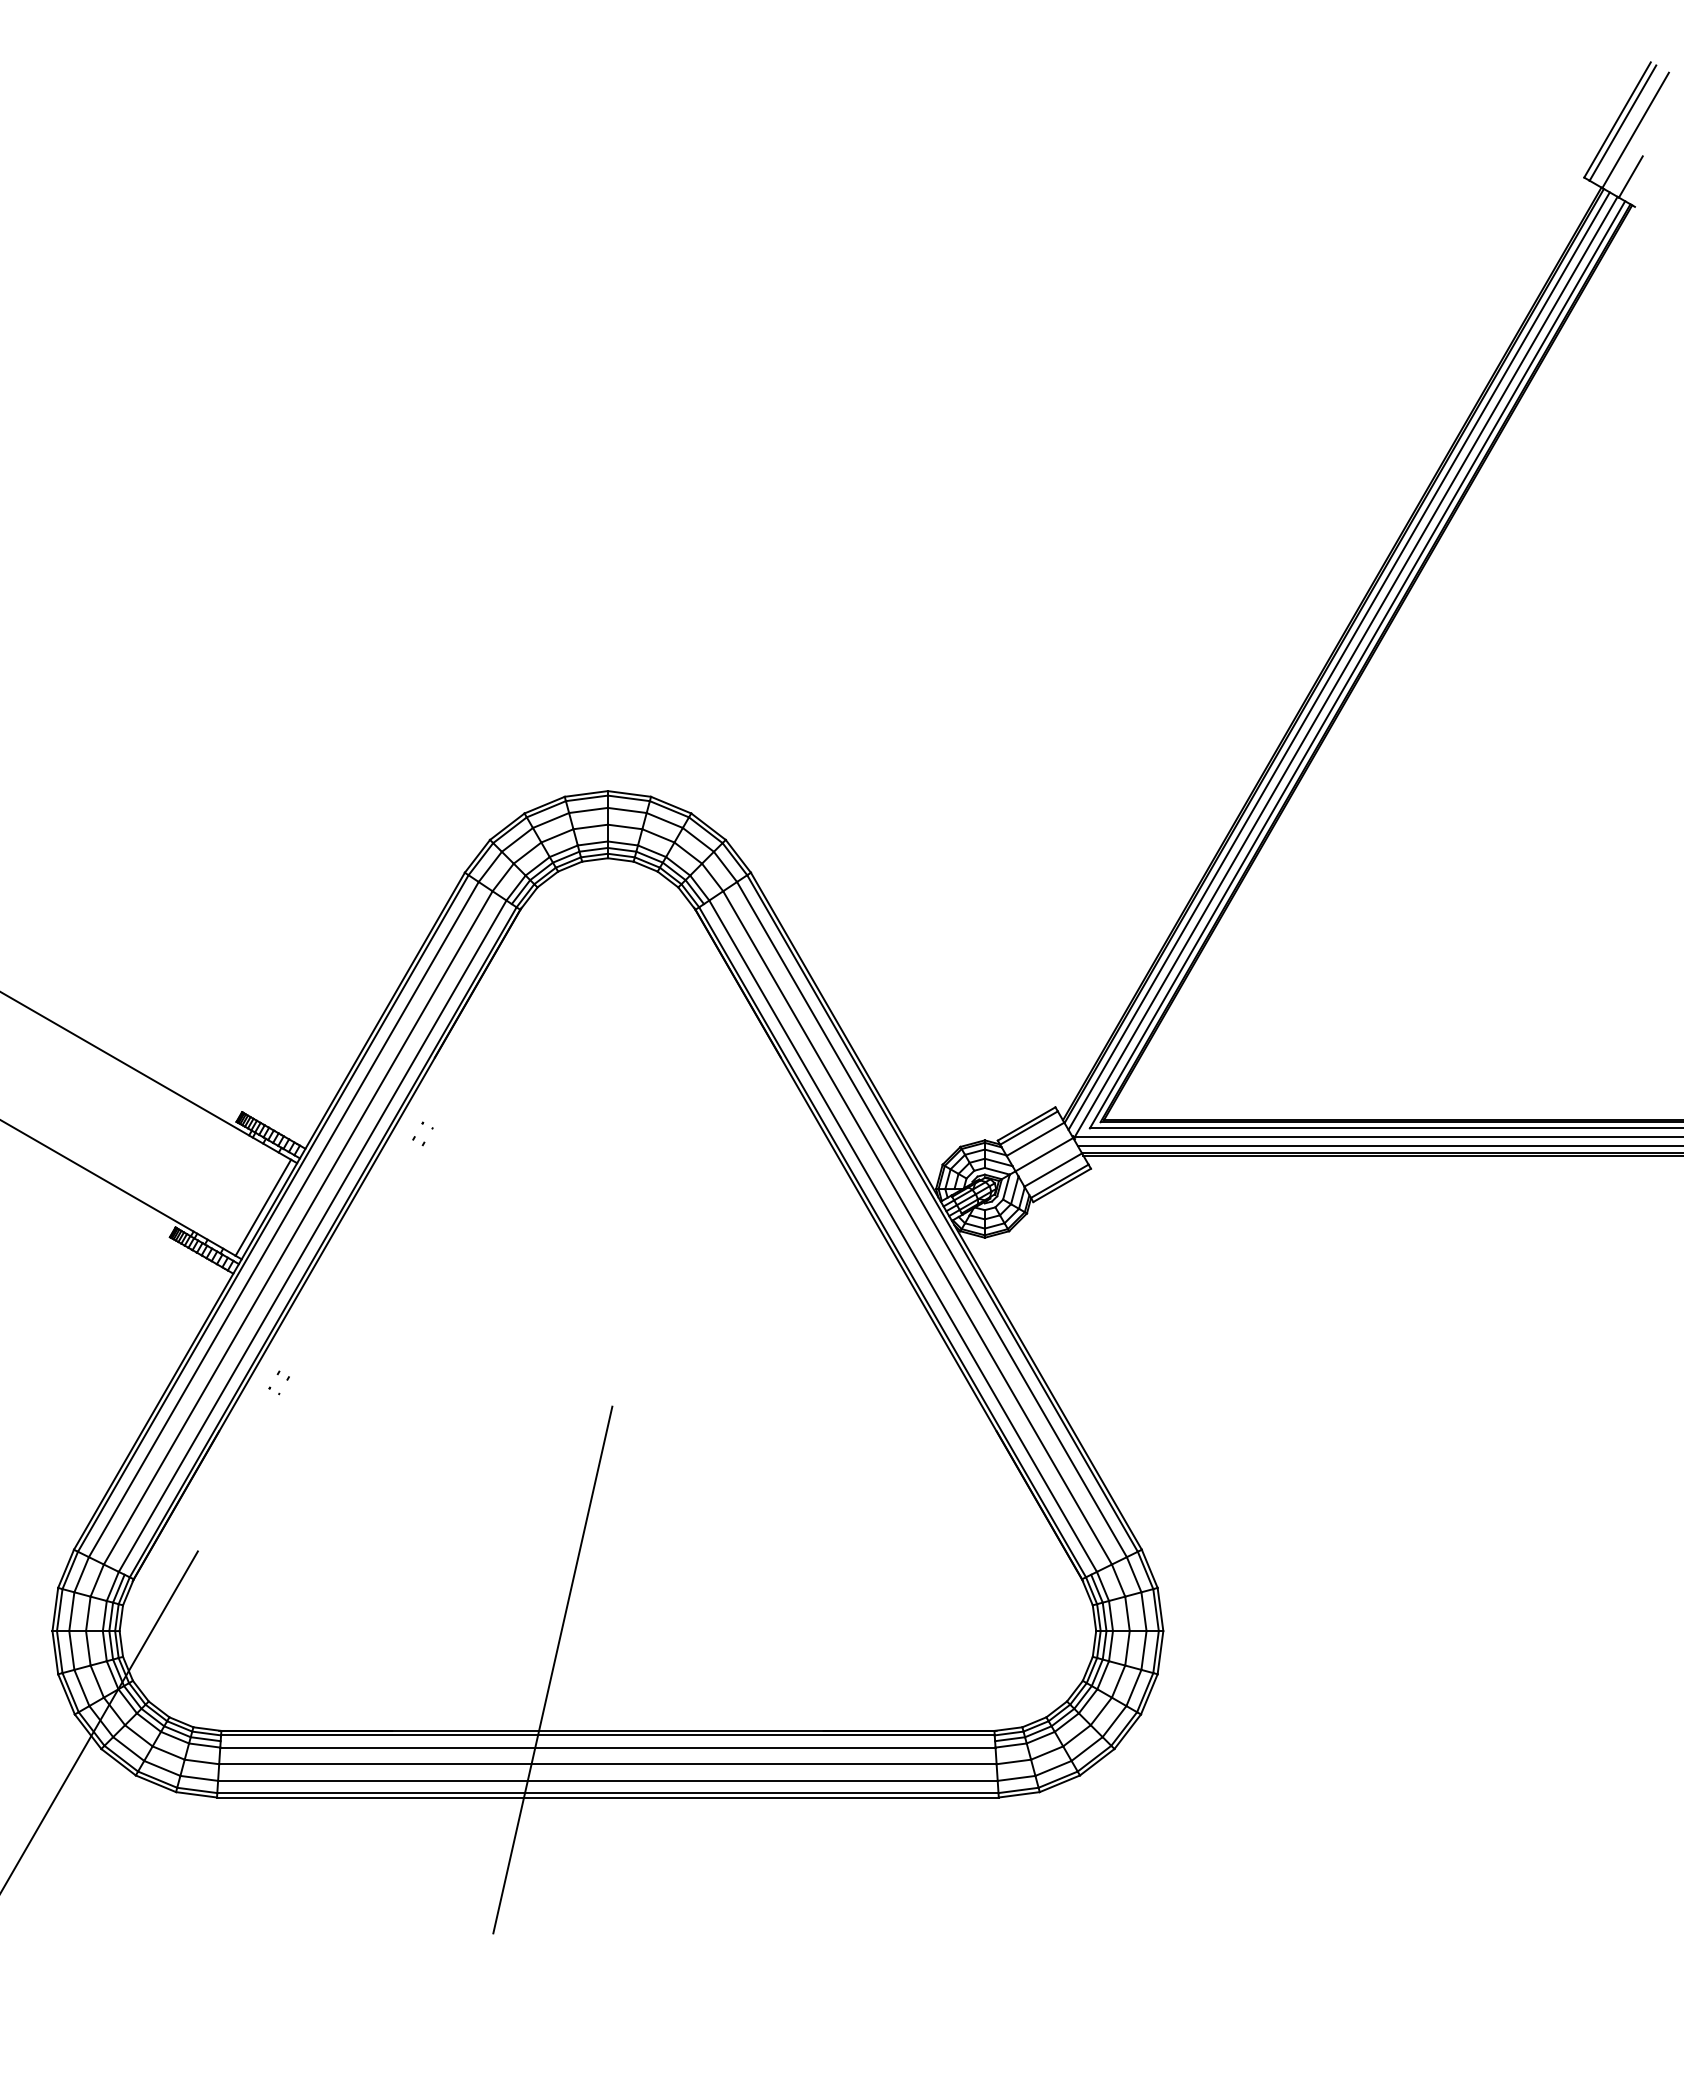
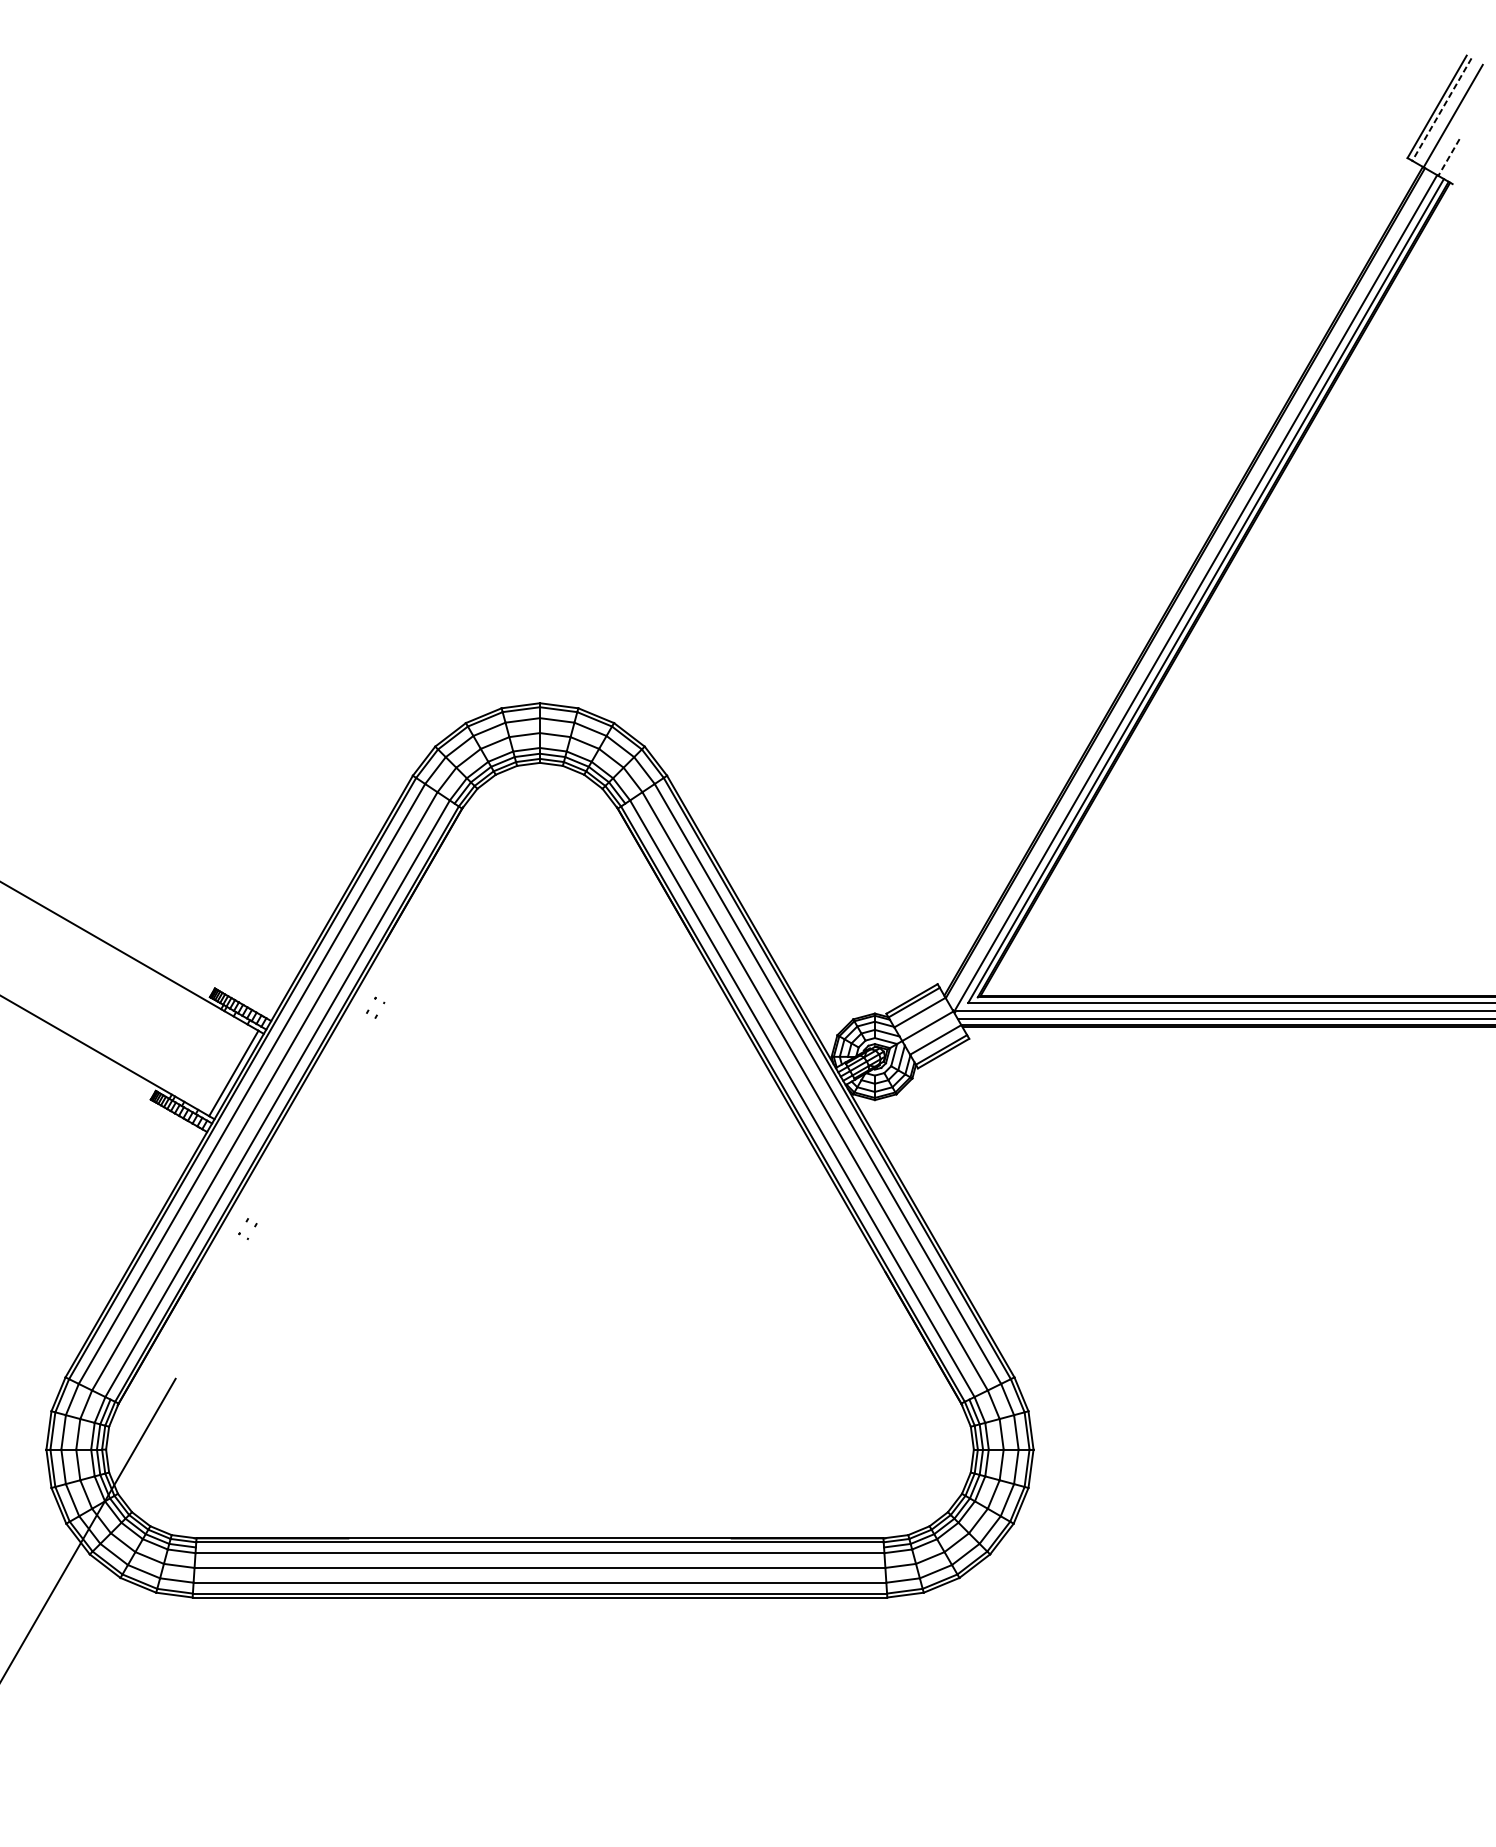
line: (1622, 123) -> (1441, 109), solid -> dashed
line: (1630, 176) -> (1448, 157), solid -> dashed
line: (1338, 660) -> (1189, 587), removed
line: (552, 1669) -> (490, 1483), removed

